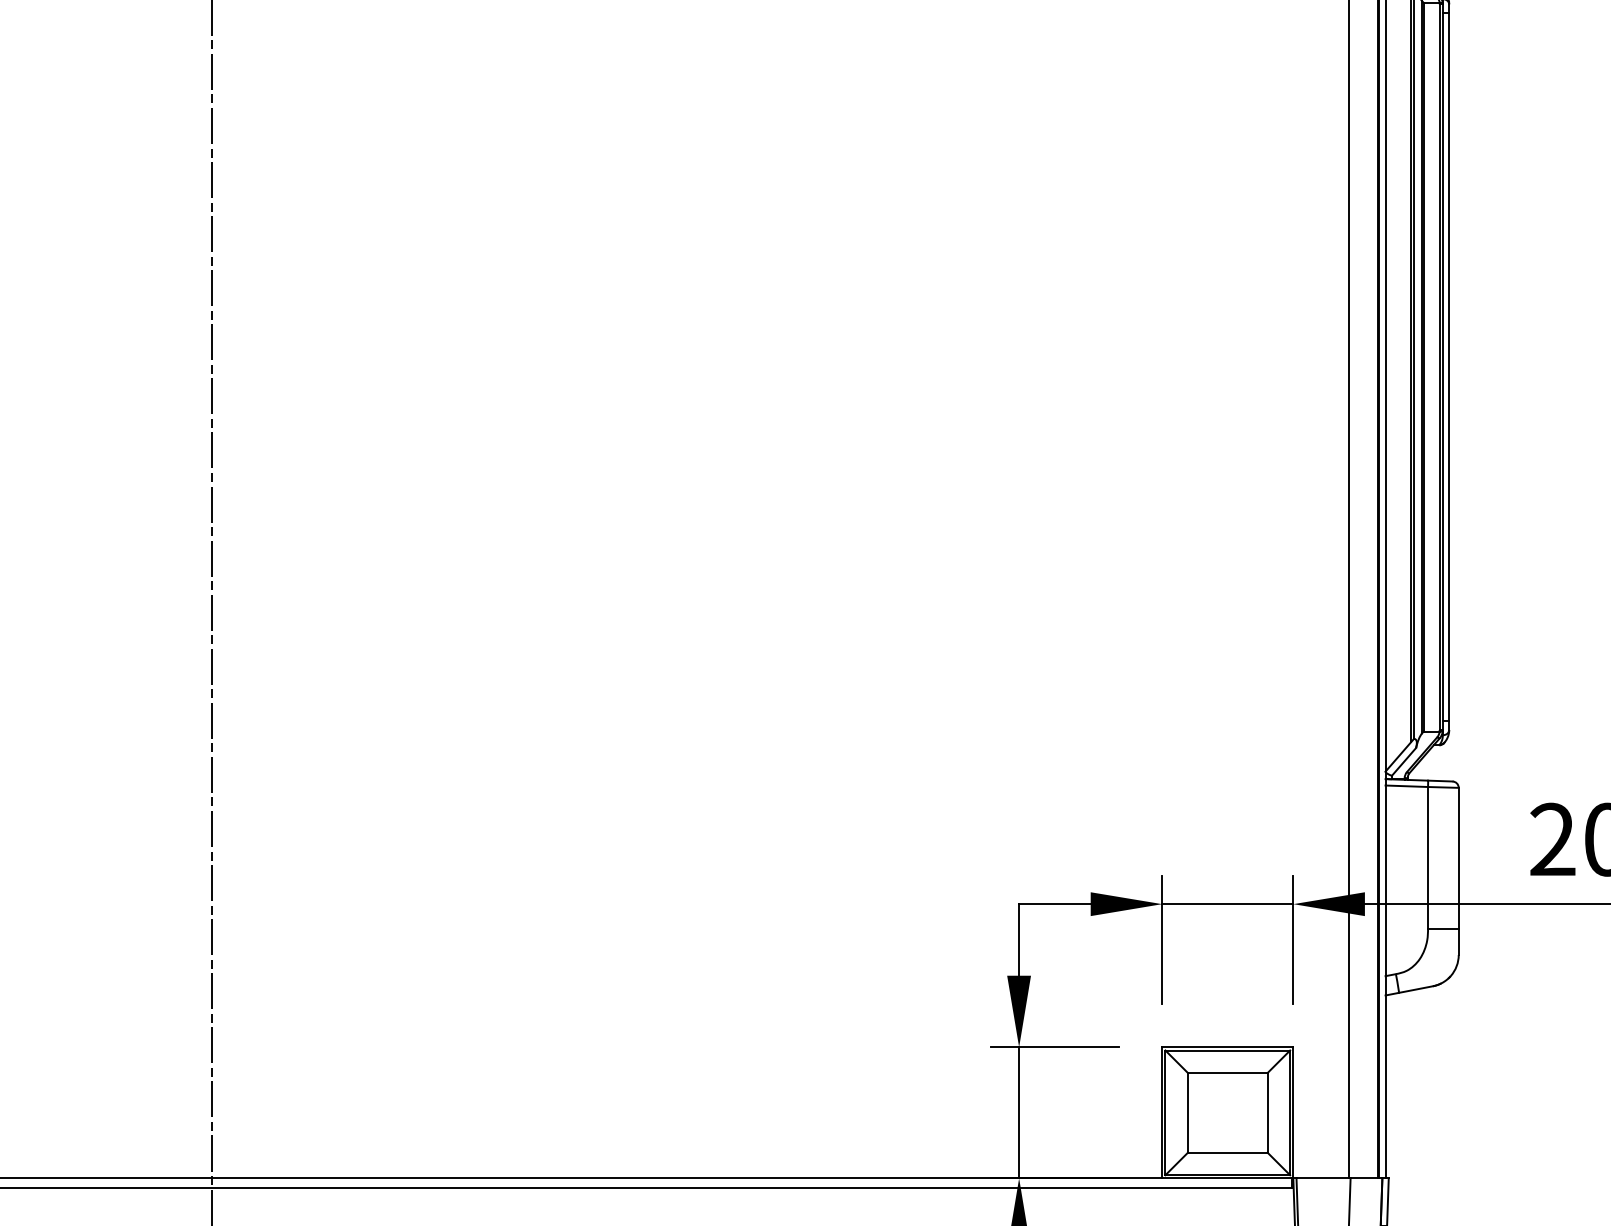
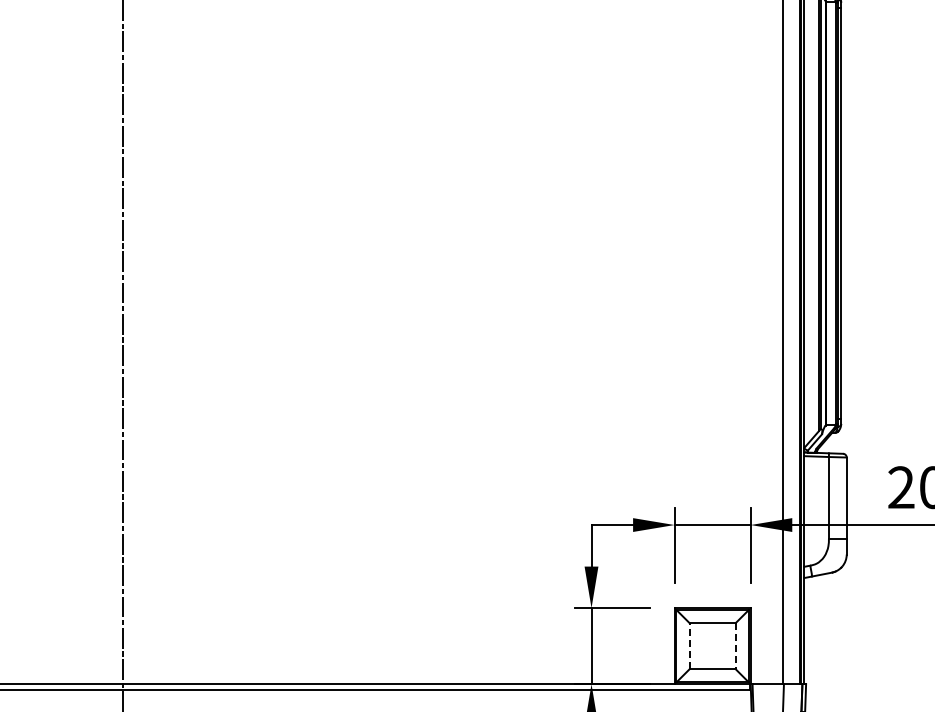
line: (1187, 1111) -> (689, 645), solid -> dashed
line: (1267, 1113) -> (735, 646), solid -> dashed

